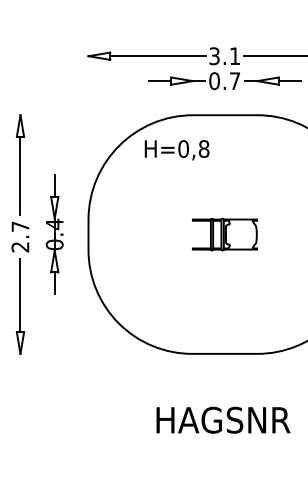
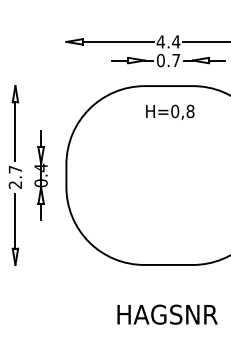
text: (224, 56) -> (168, 42), 3.1 -> 4.4
text: (176, 150) -> (169, 112), moved
part: (224, 234) -> (168, 175), removed

